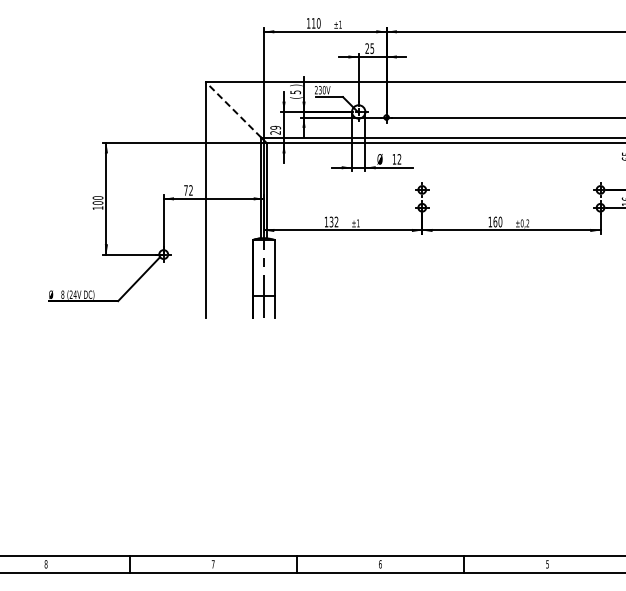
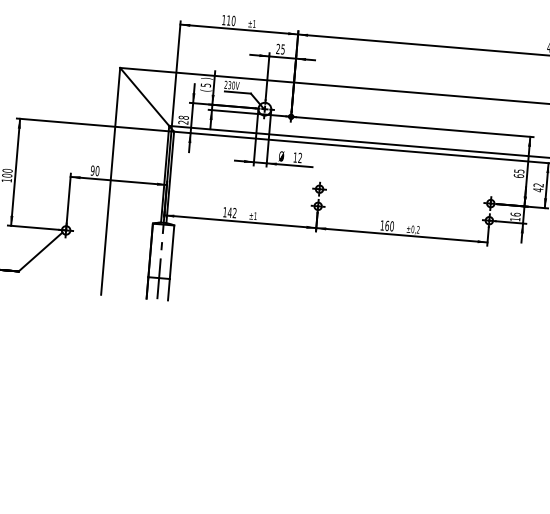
line: (233, 109) -> (144, 96), dashed -> solid
text: (275, 127) -> (183, 117), 29 -> 28
text: (188, 190) -> (95, 170), 72 -> 90
text: (331, 221) -> (229, 212), 132 -> 142

